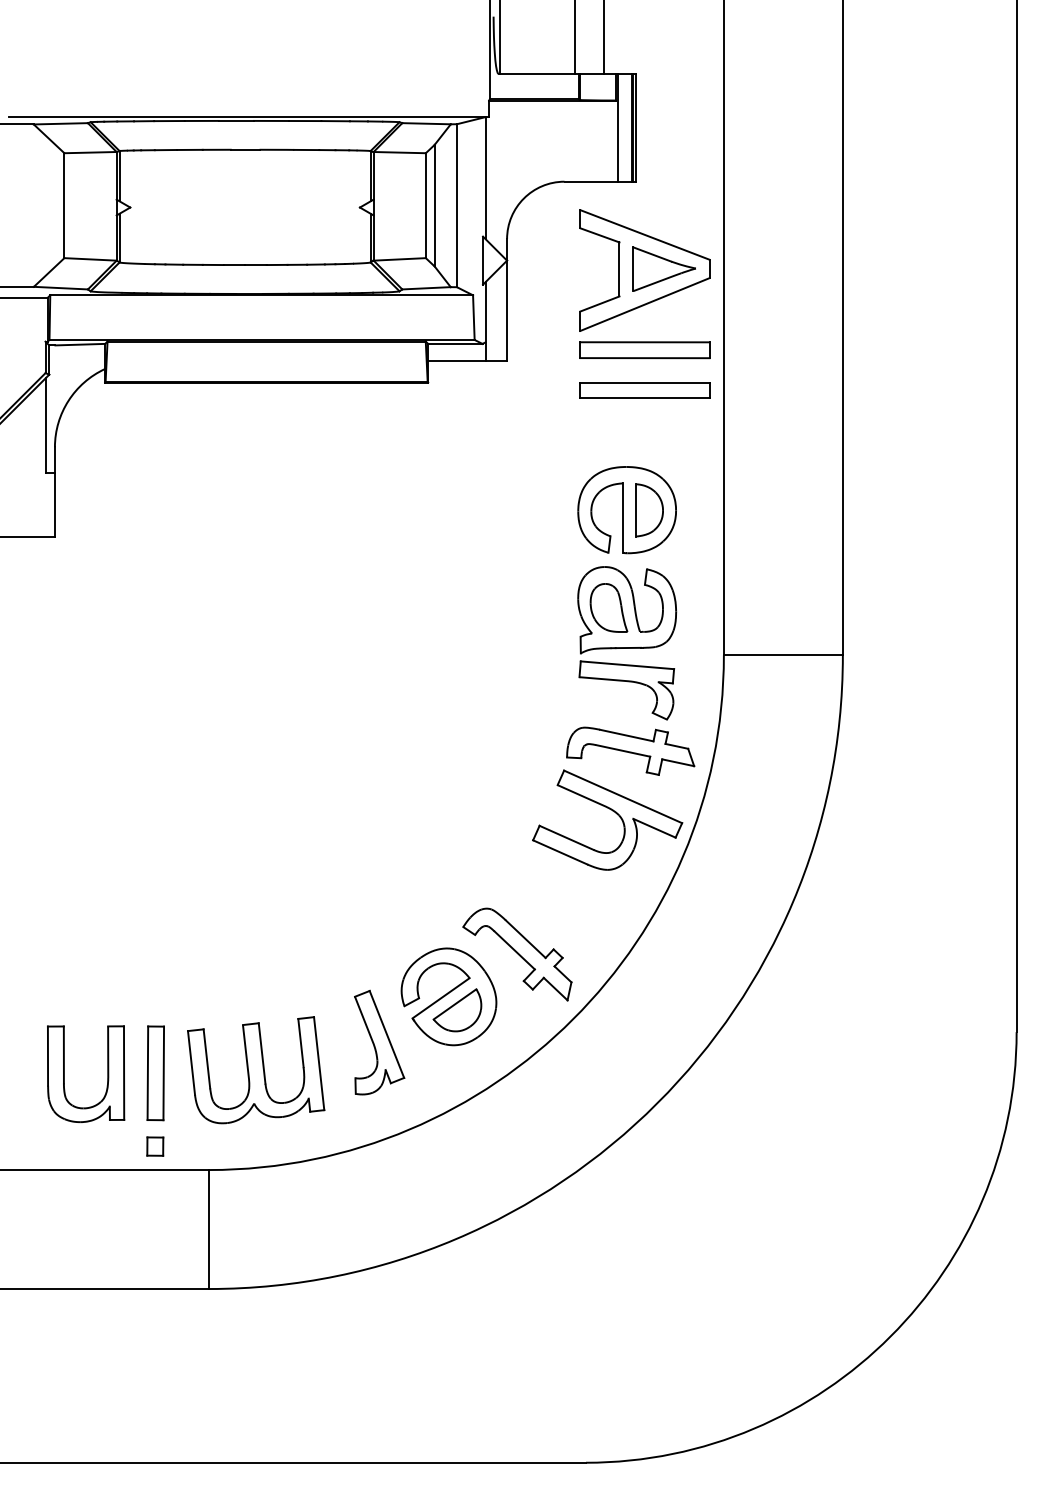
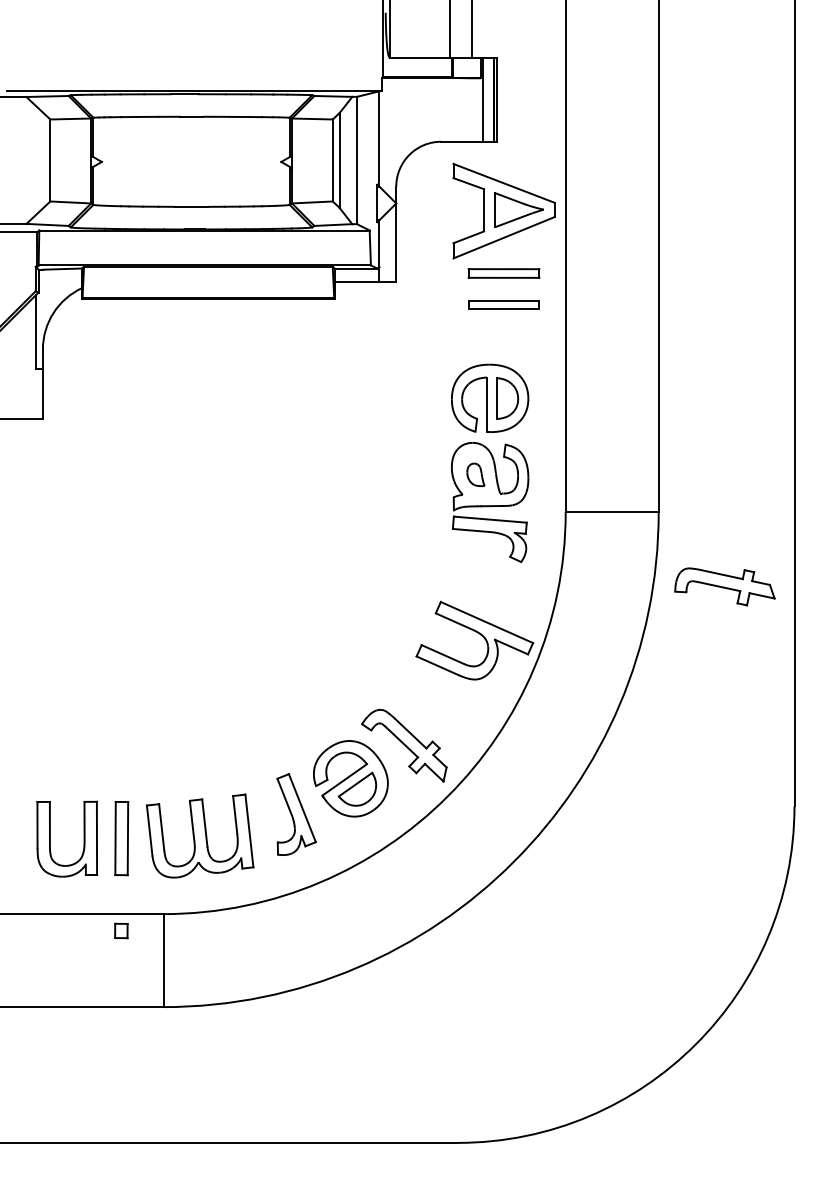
part: (644, 350) -> (503, 273), size x0.7
part: (644, 390) -> (503, 304), size x0.7
part: (608, 607) -> (475, 474), size x0.6
part: (630, 750) -> (724, 586), moved
part: (155, 1146) -> (121, 930), moved

